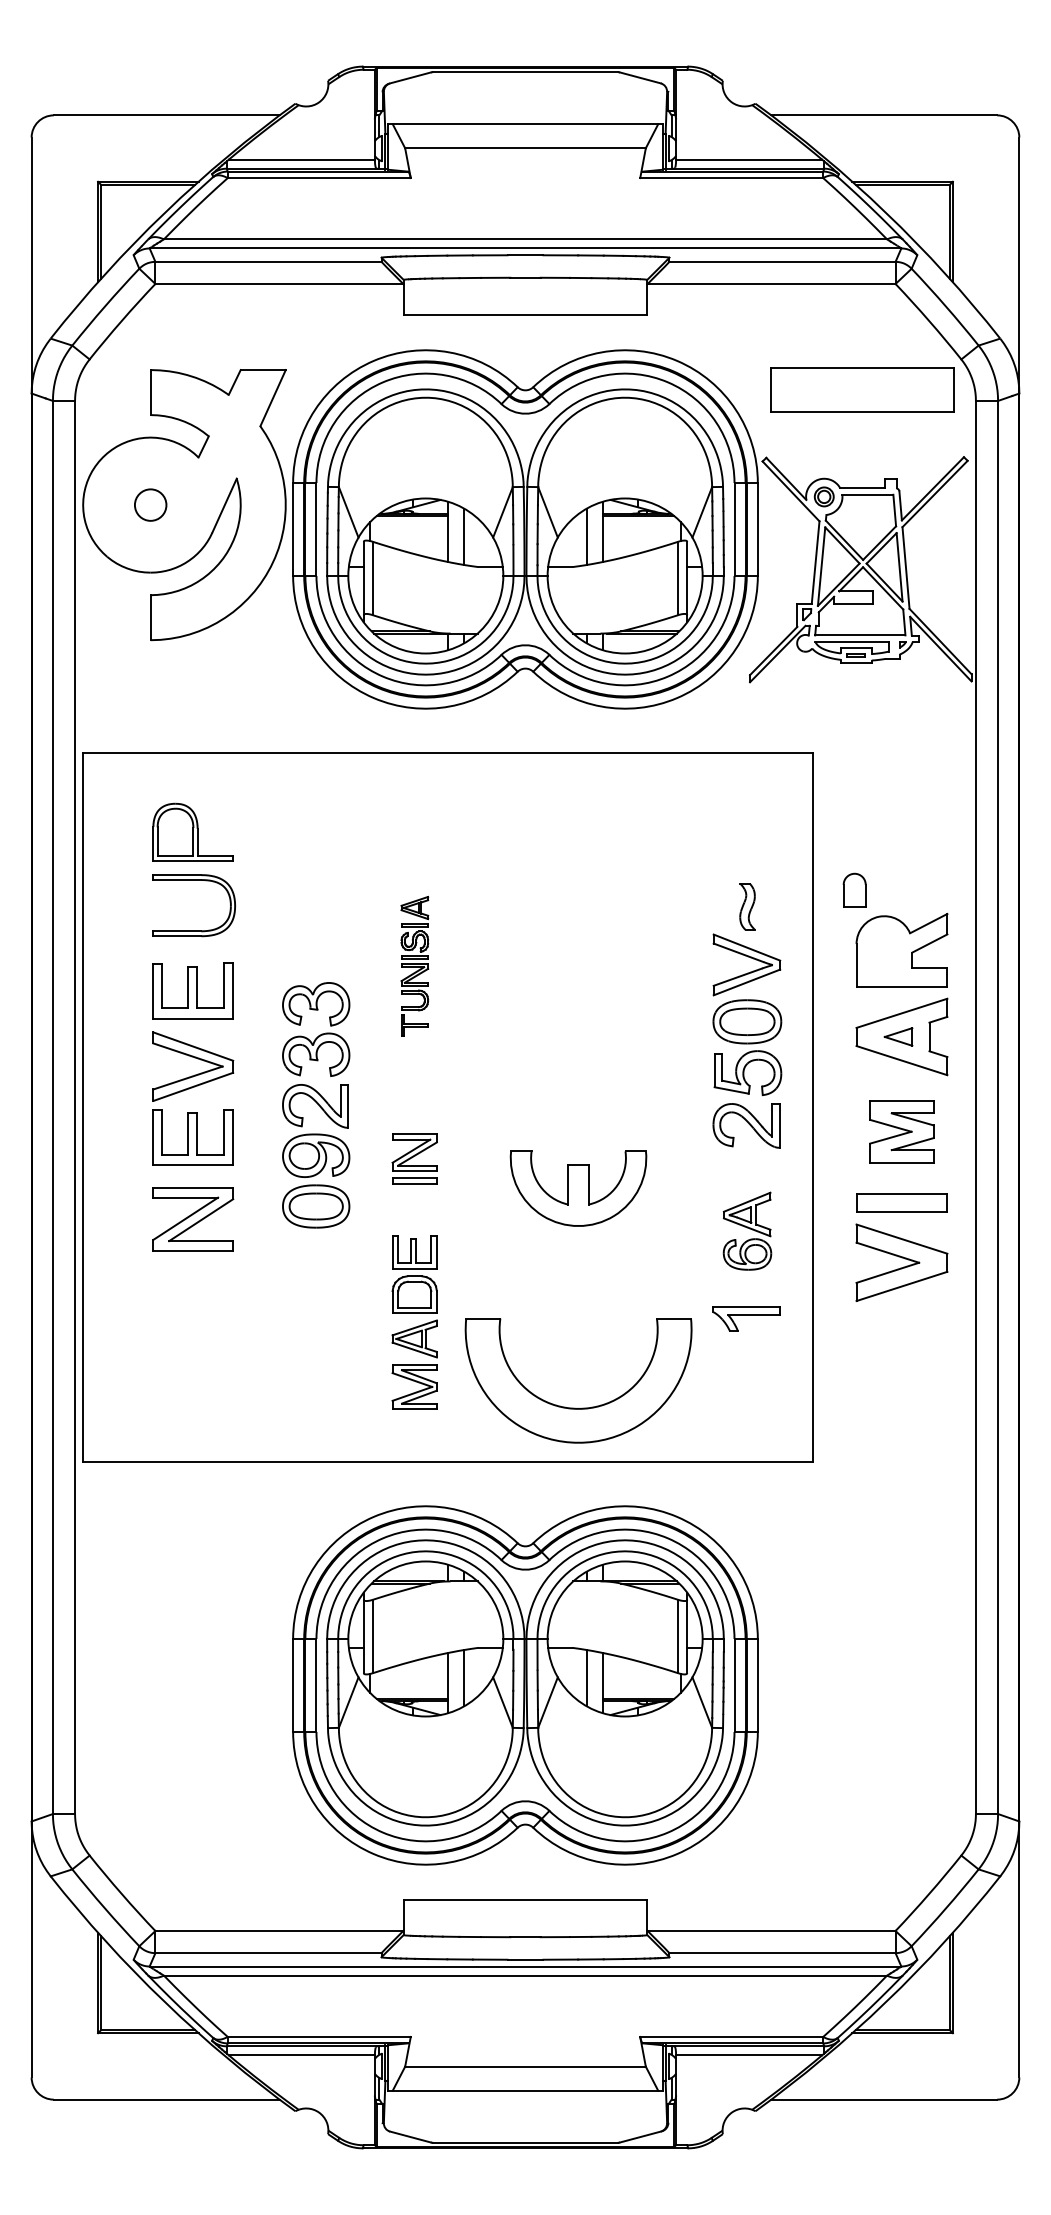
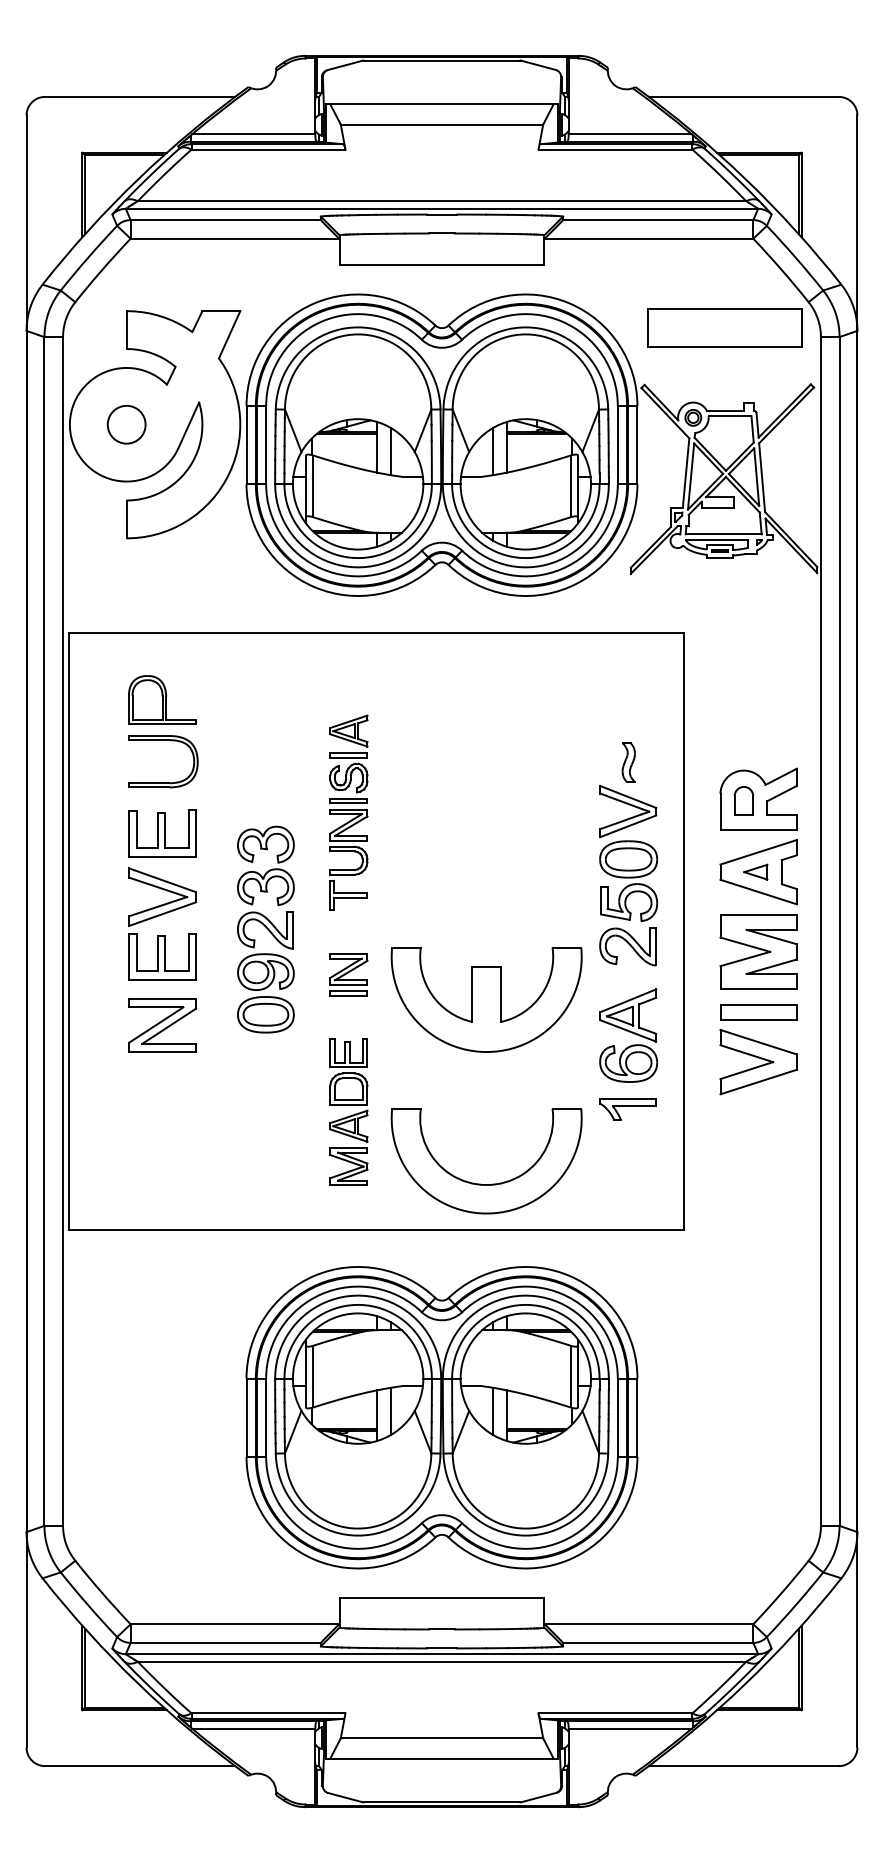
circle: (150, 504) -> (126, 424), size x1.43
part: (854, 889) -> (743, 800), moved
part: (414, 966) -> (348, 812), size x1.67
part: (901, 1131) -> (758, 951), size x1.43
part: (578, 1188) -> (486, 999), size x1.67
part: (747, 1231) -> (628, 1035), size x1.43

